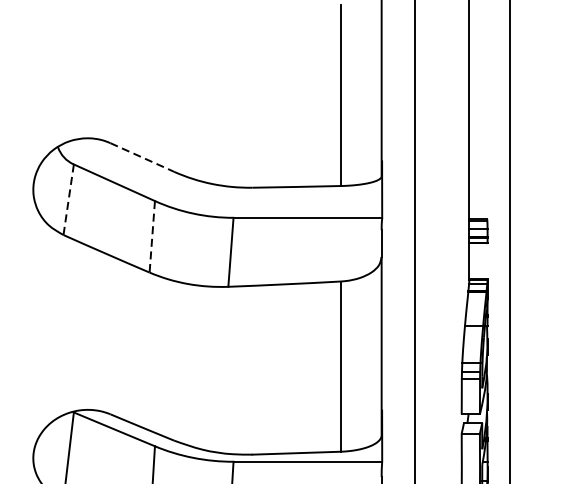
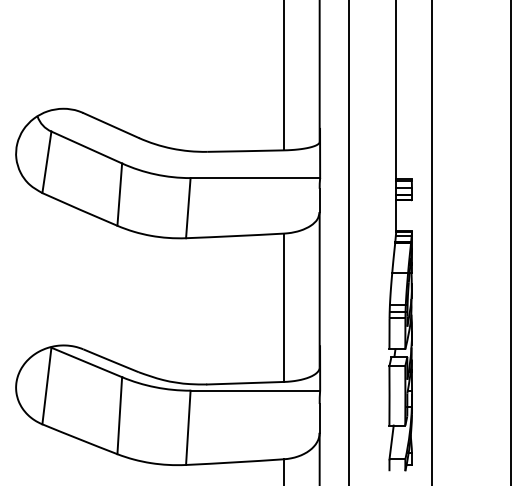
line: (142, 157) -> (111, 125), dashed -> solid
line: (68, 199) -> (46, 162), dashed -> solid
line: (151, 237) -> (119, 195), dashed -> solid

